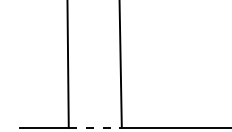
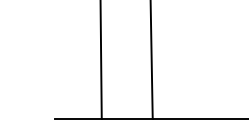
line: (95, 127) -> (127, 118), dashed -> solid

